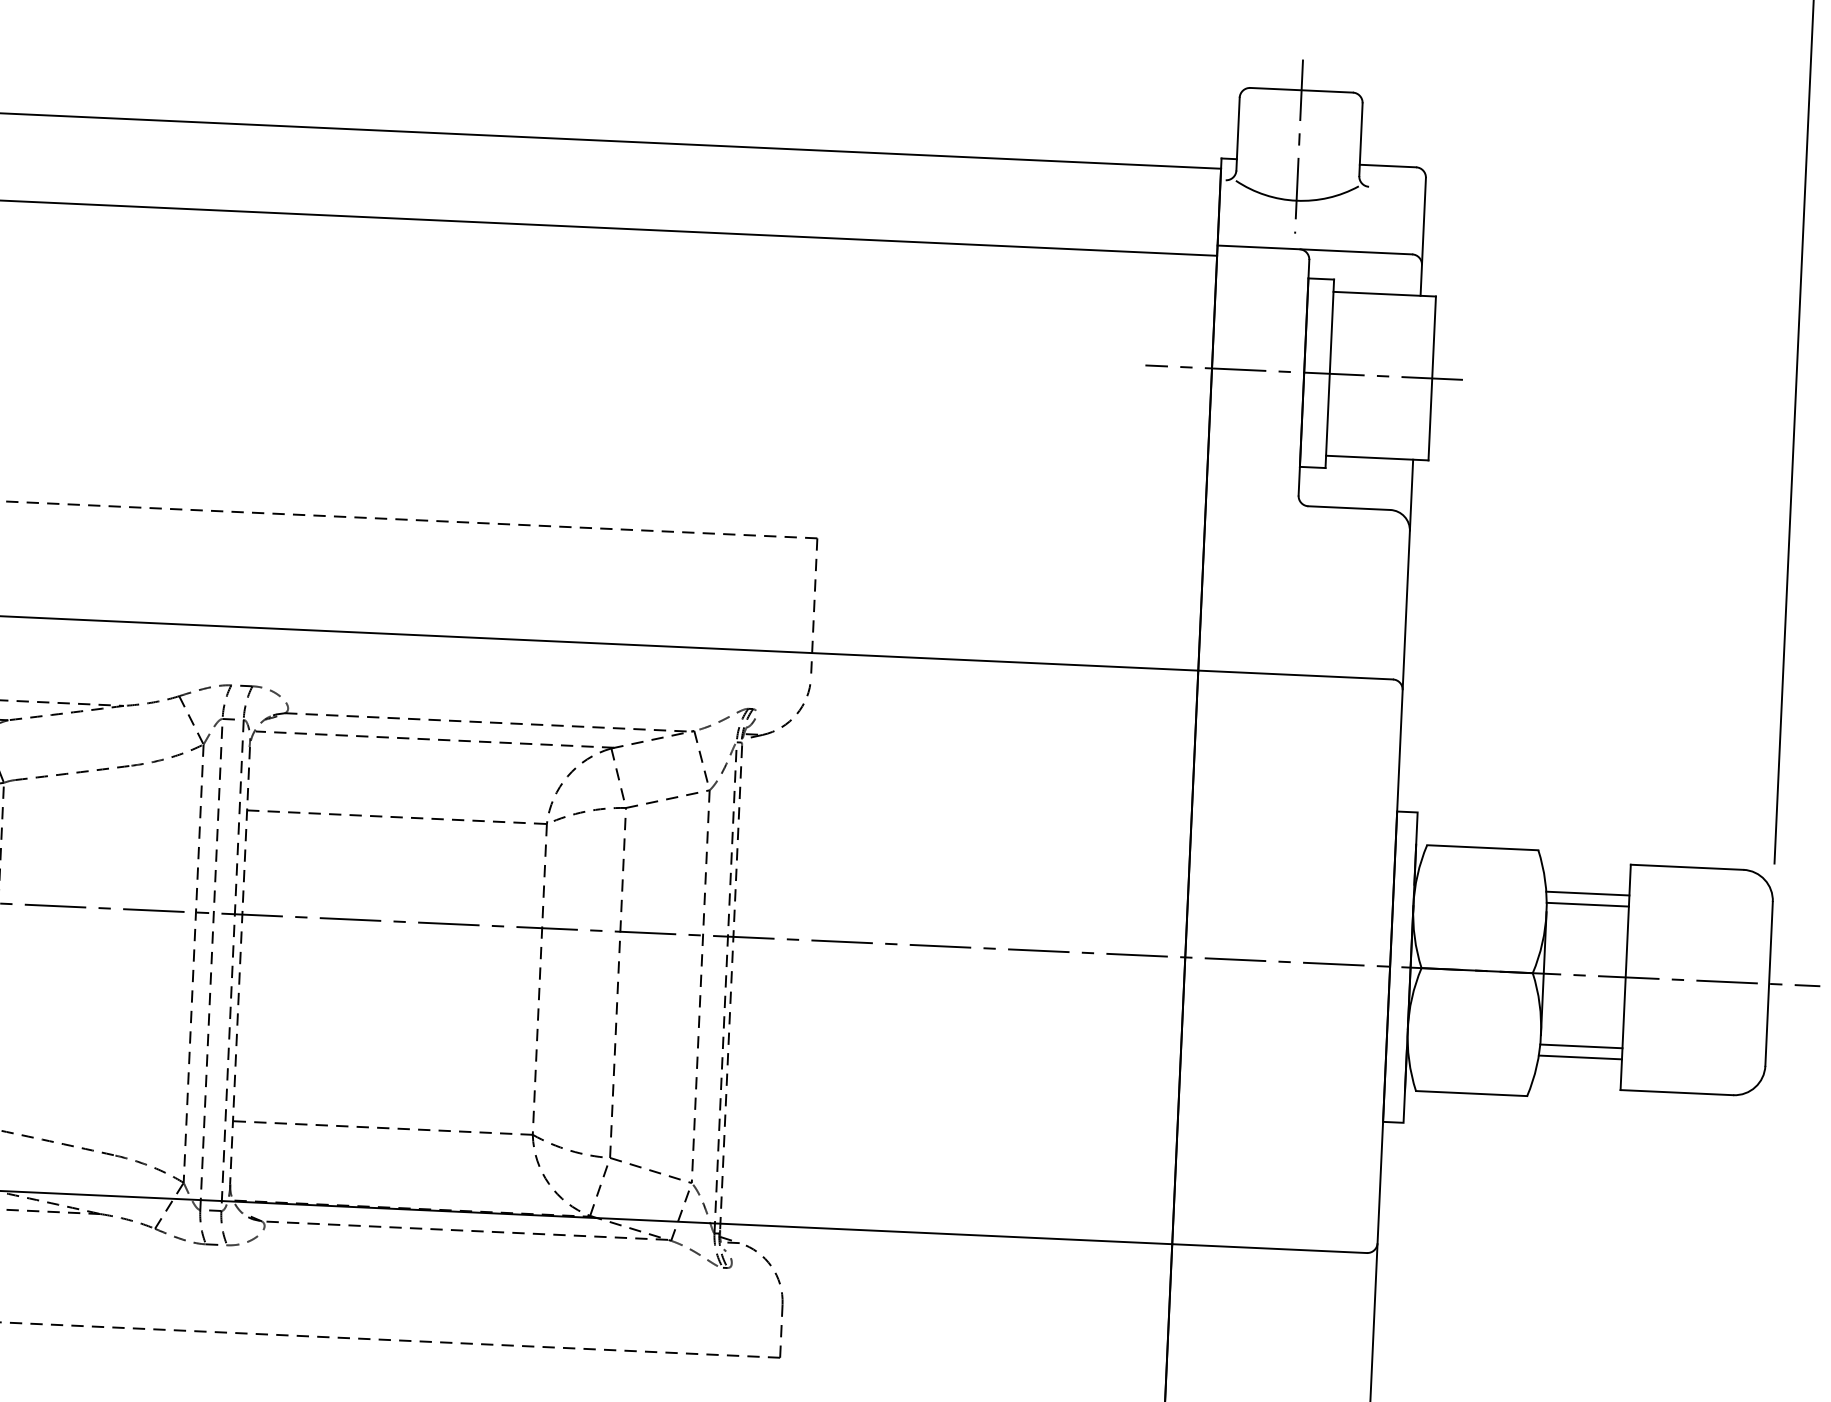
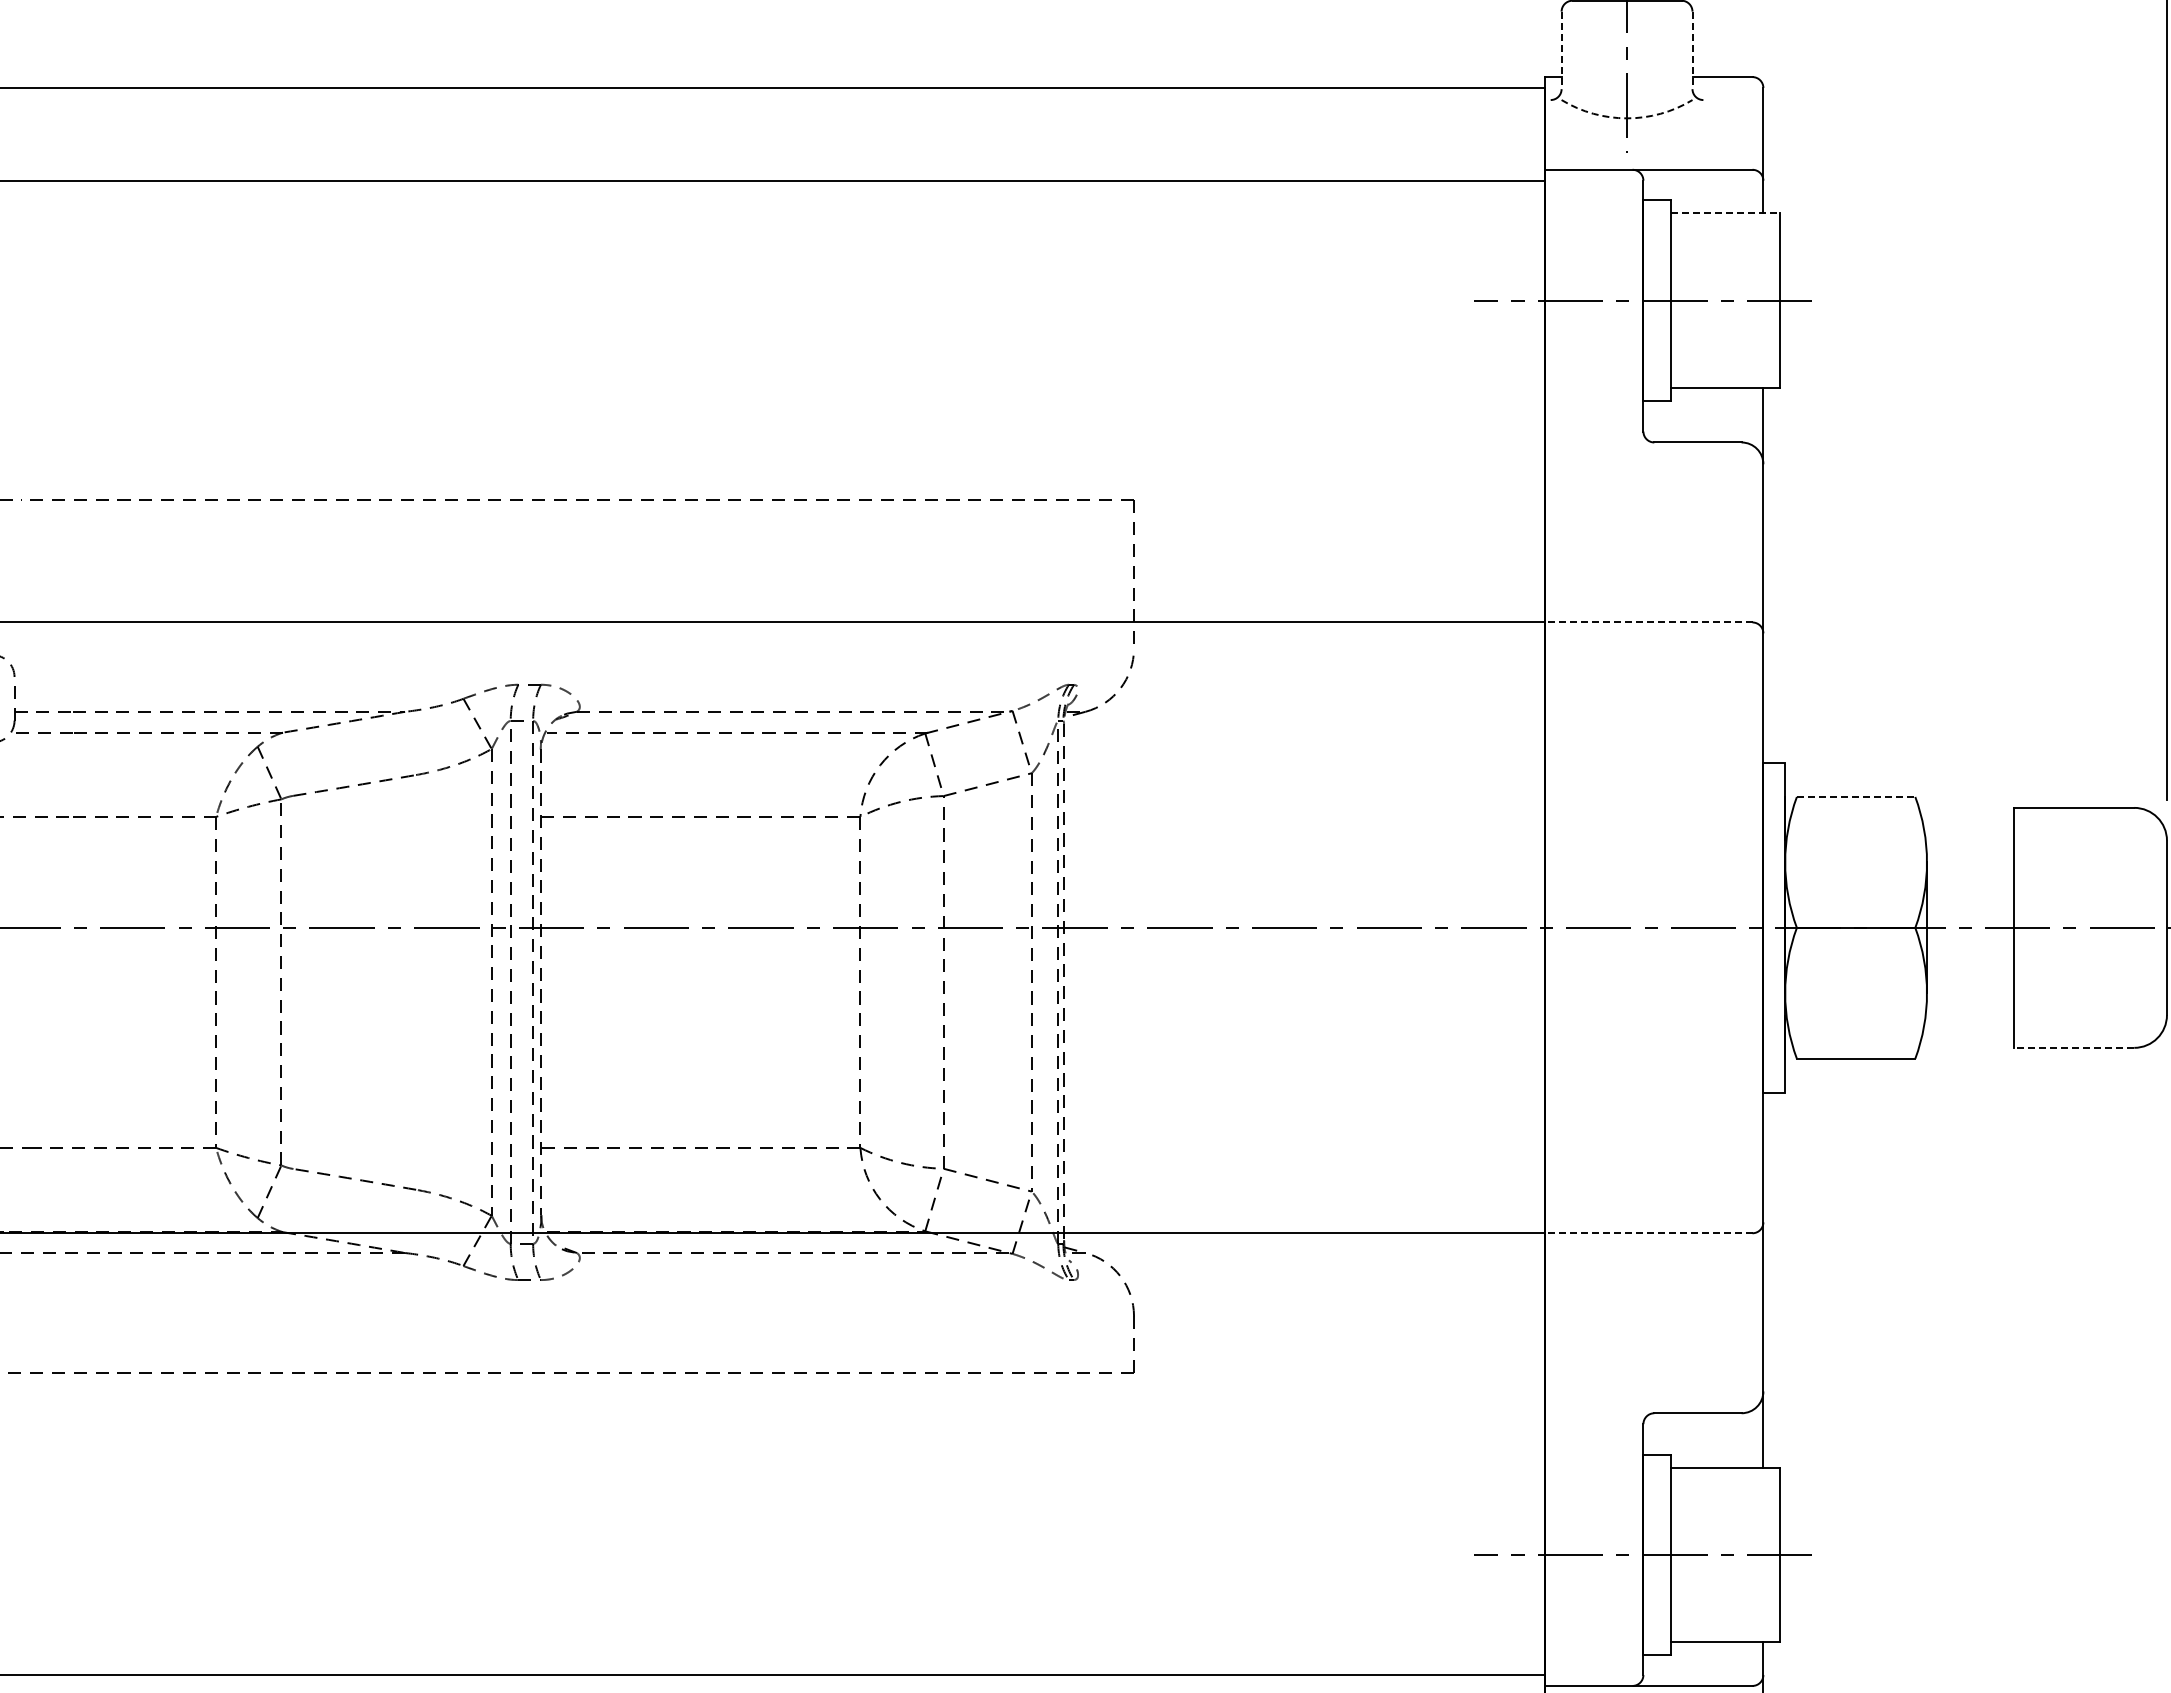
line: (1237, 134) -> (1561, 50), solid -> dashed
line: (1360, 139) -> (1692, 50), solid -> dashed
arc: (1297, 200) -> (1627, 118), solid -> dashed
line: (1384, 294) -> (1725, 213), solid -> dashed
line: (1295, 675) -> (1648, 622), solid -> dashed
line: (1483, 847) -> (1856, 796), solid -> dashed
line: (1587, 893) -> (1969, 840), removed
line: (1587, 904) -> (1970, 852), removed
line: (1581, 1046) -> (1970, 1003), removed
line: (1579, 1057) -> (1969, 1015), removed
line: (1677, 1092) -> (2074, 1047), solid -> dashed
line: (1269, 1248) -> (1648, 1233), solid -> dashed

